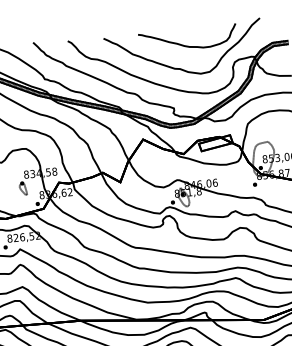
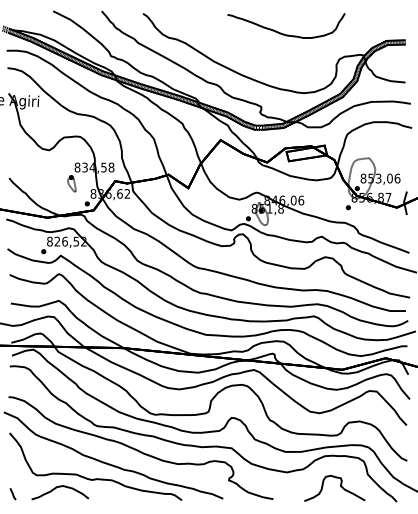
part: (180, 68) -> (273, 59), removed

